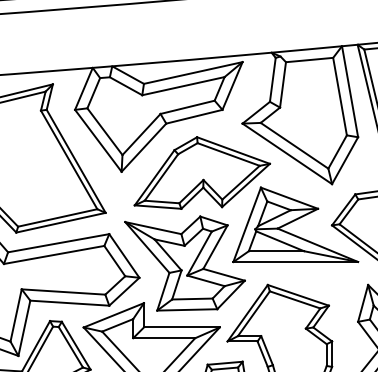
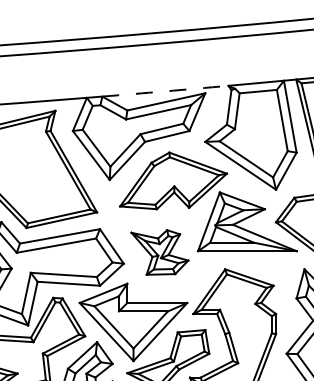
arc: (192, 59) -> (165, 91), solid -> dashed
part: (184, 263) -> (159, 252), size x0.6

